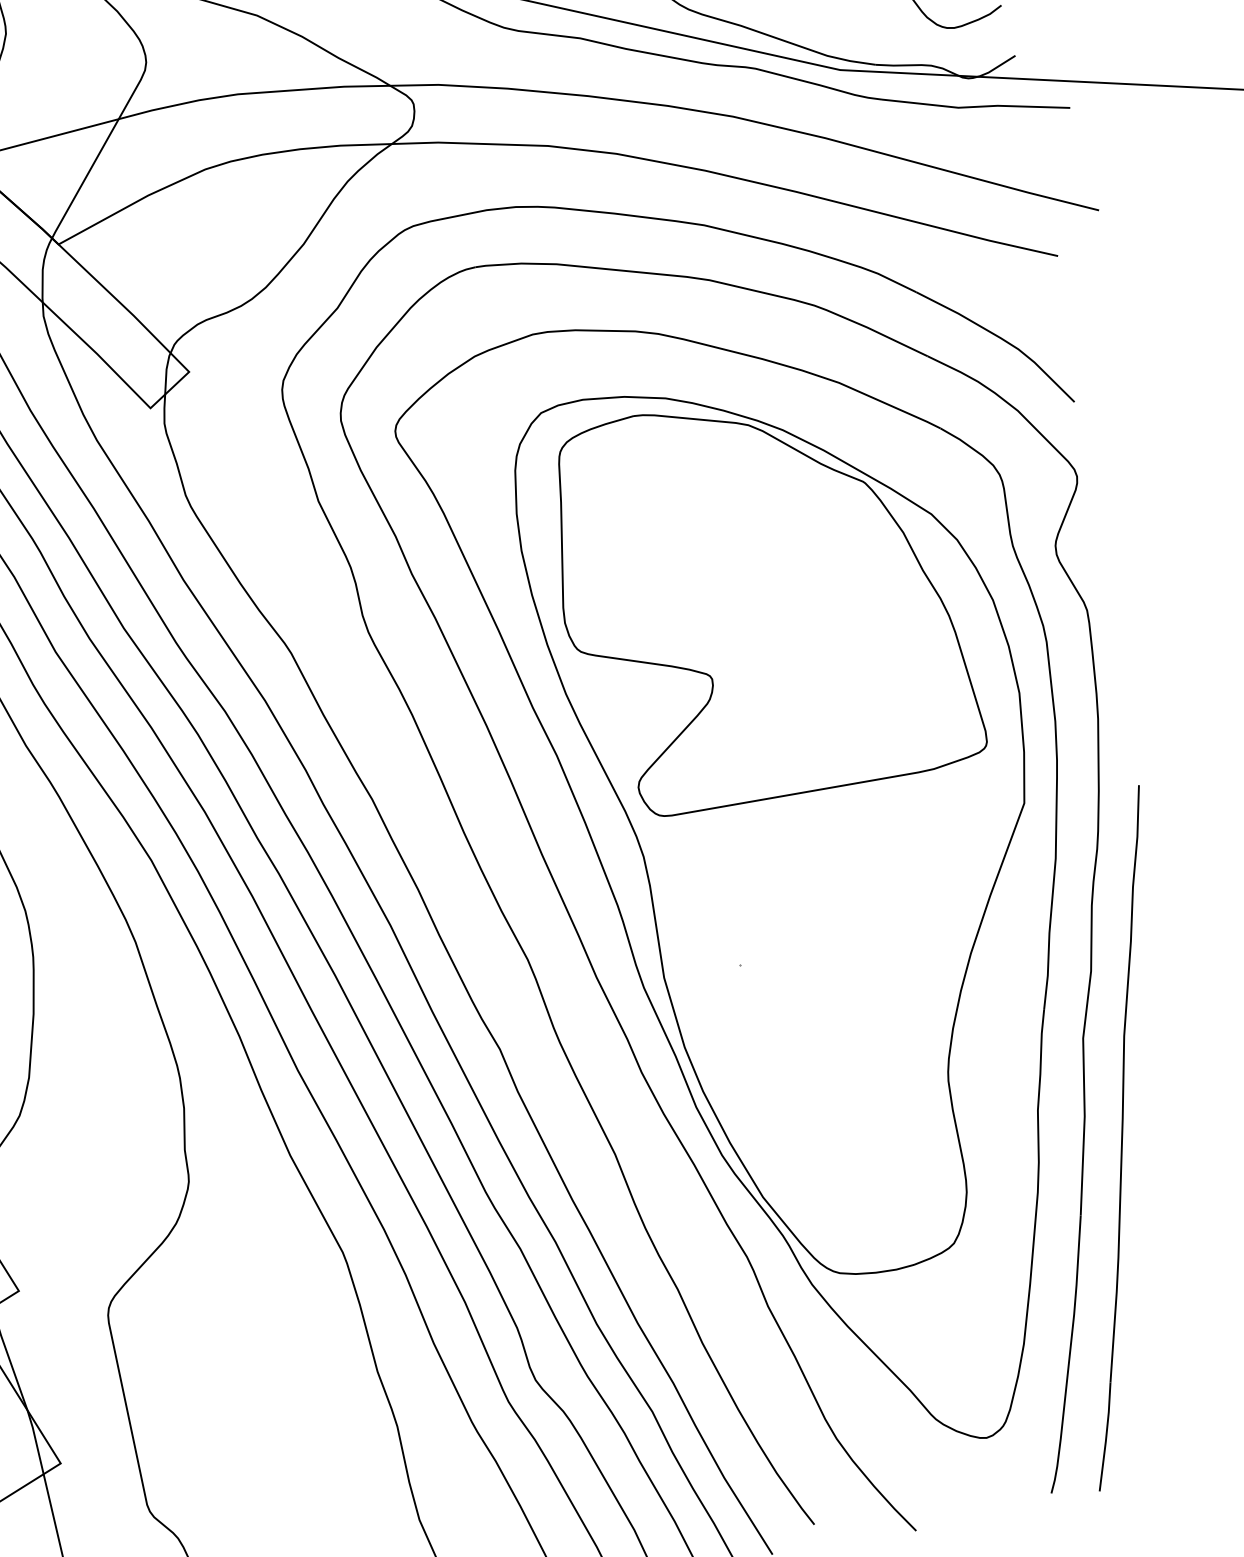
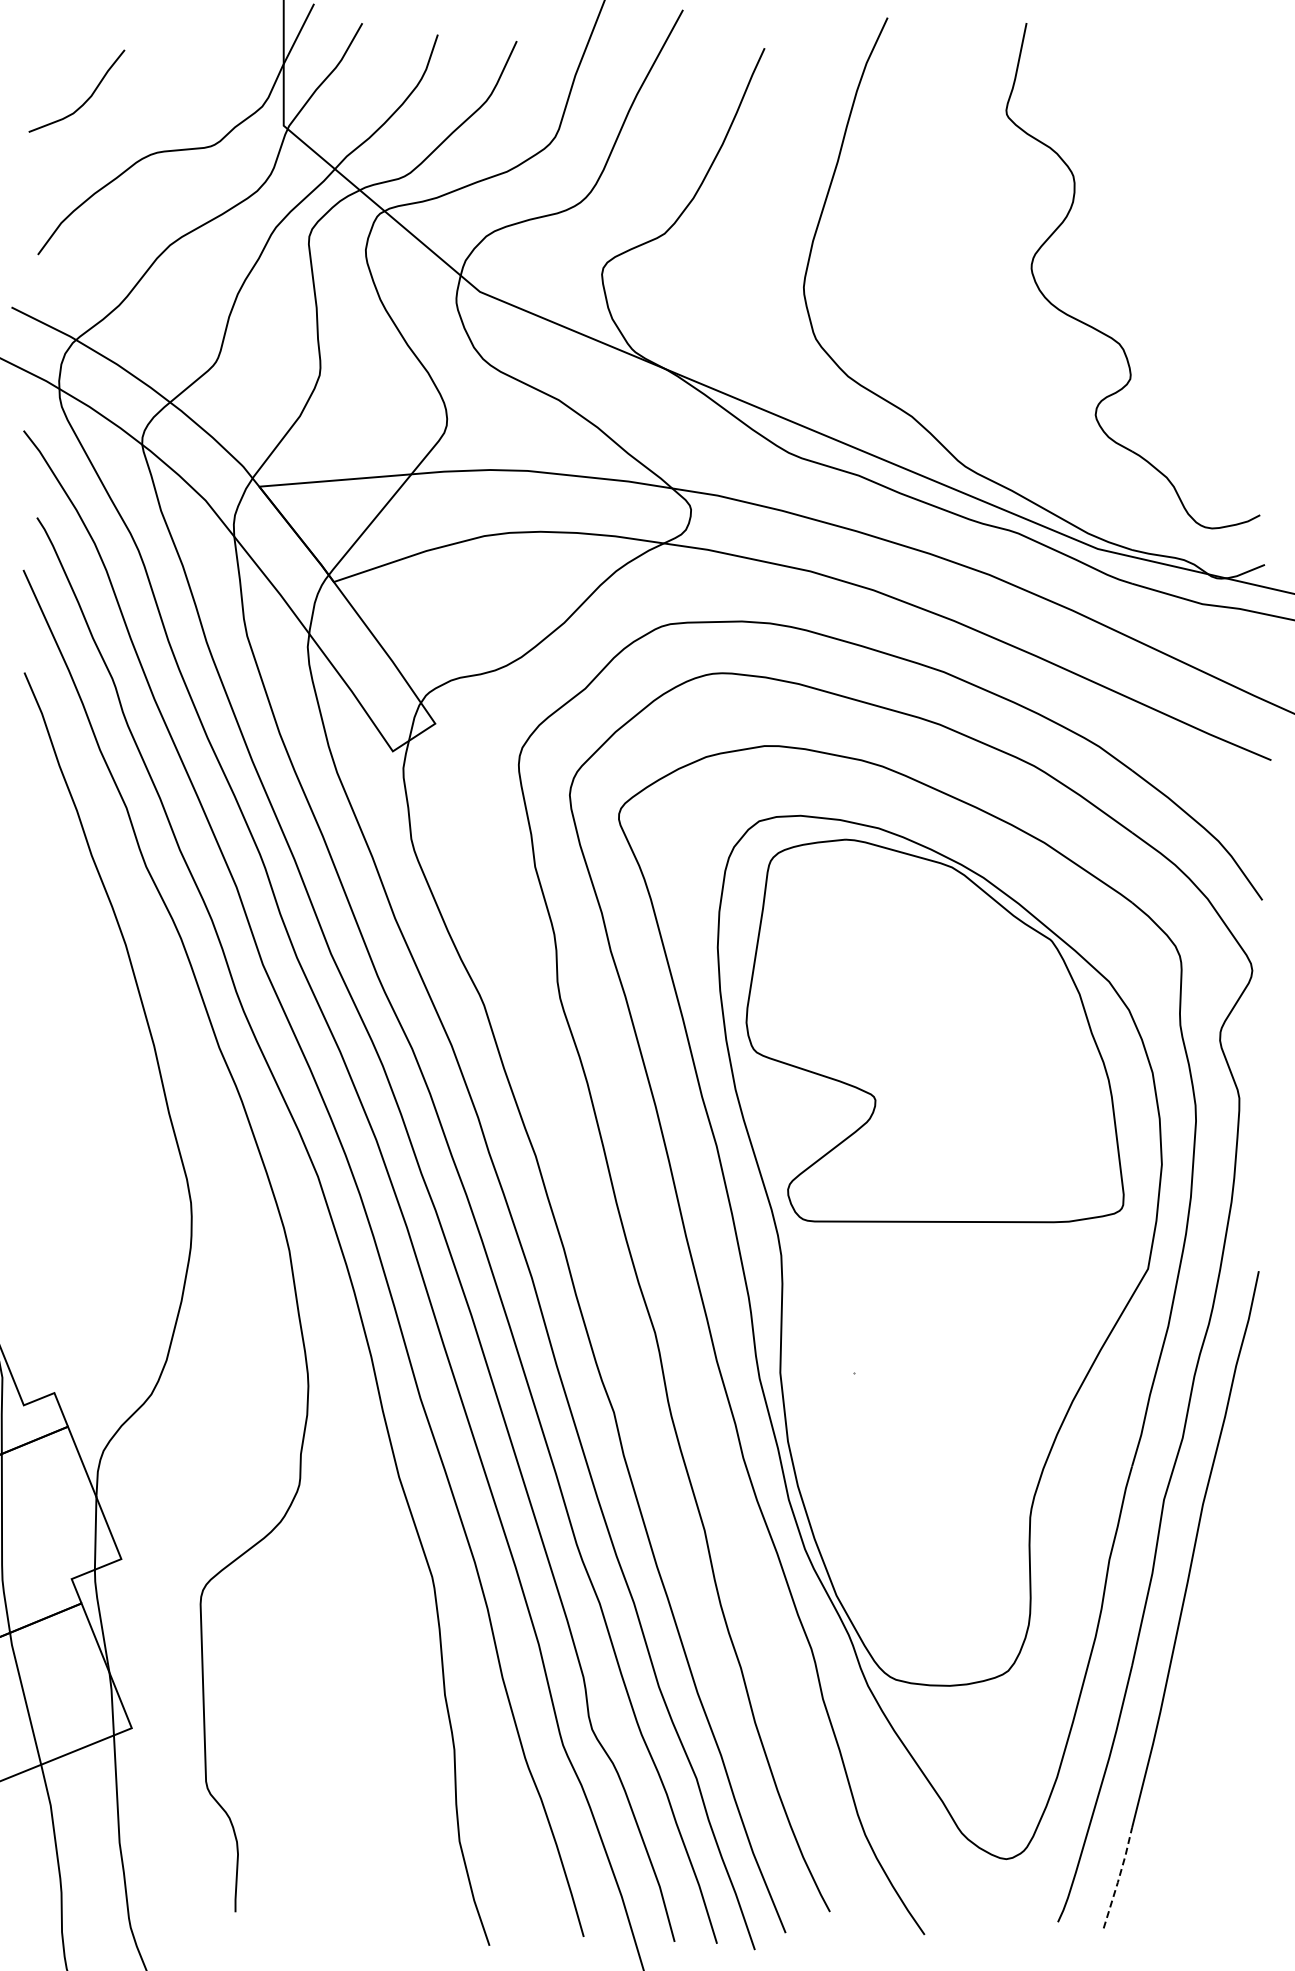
line: (1106, 1436) -> (1119, 1877), solid -> dashed

